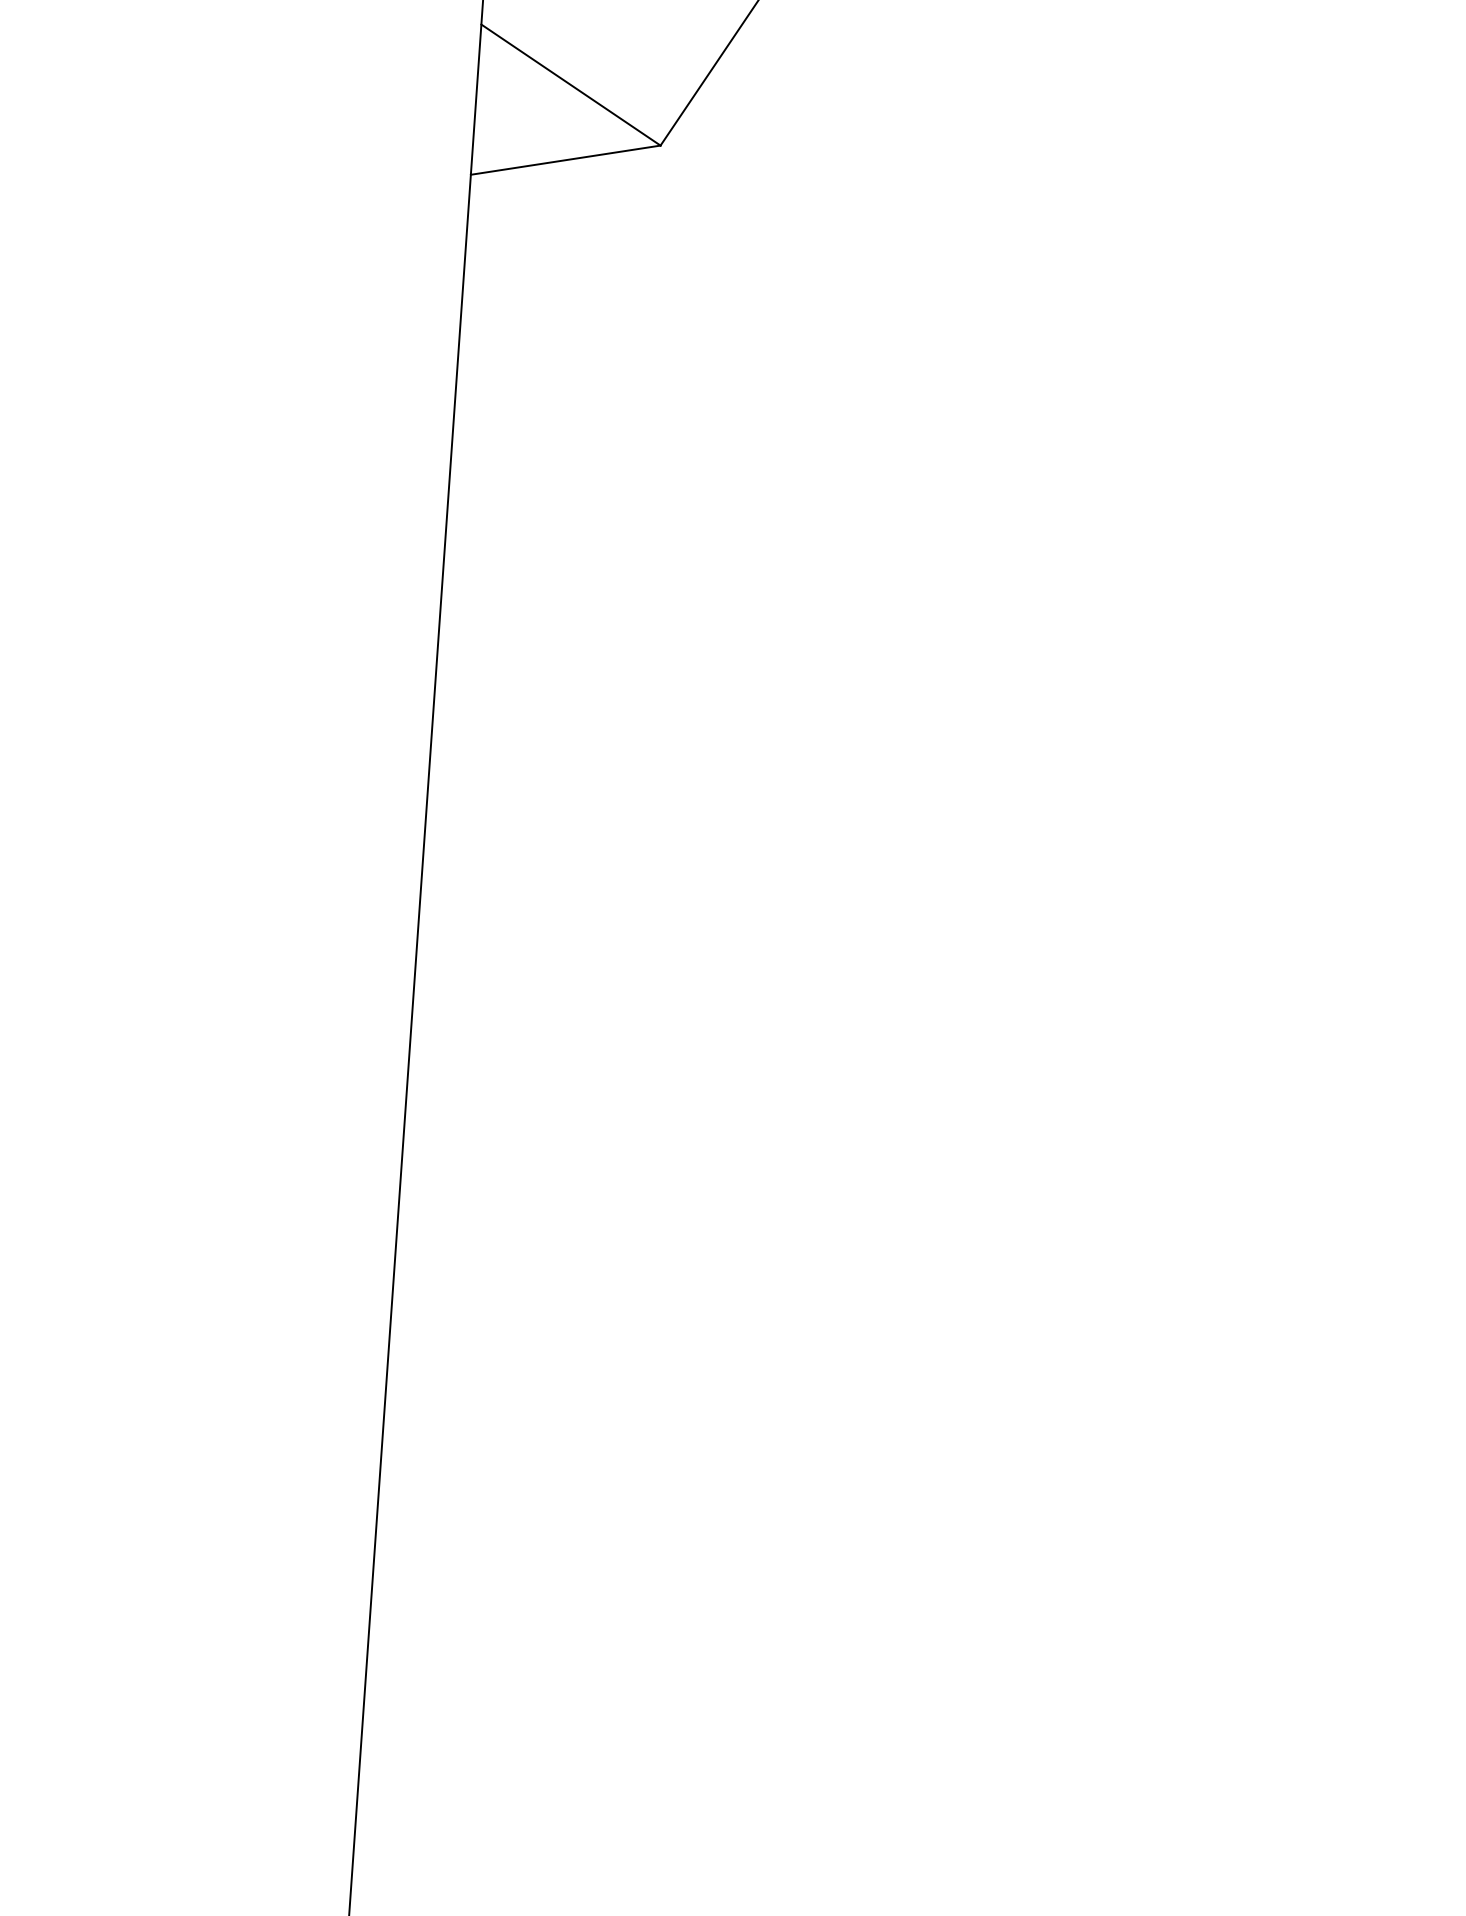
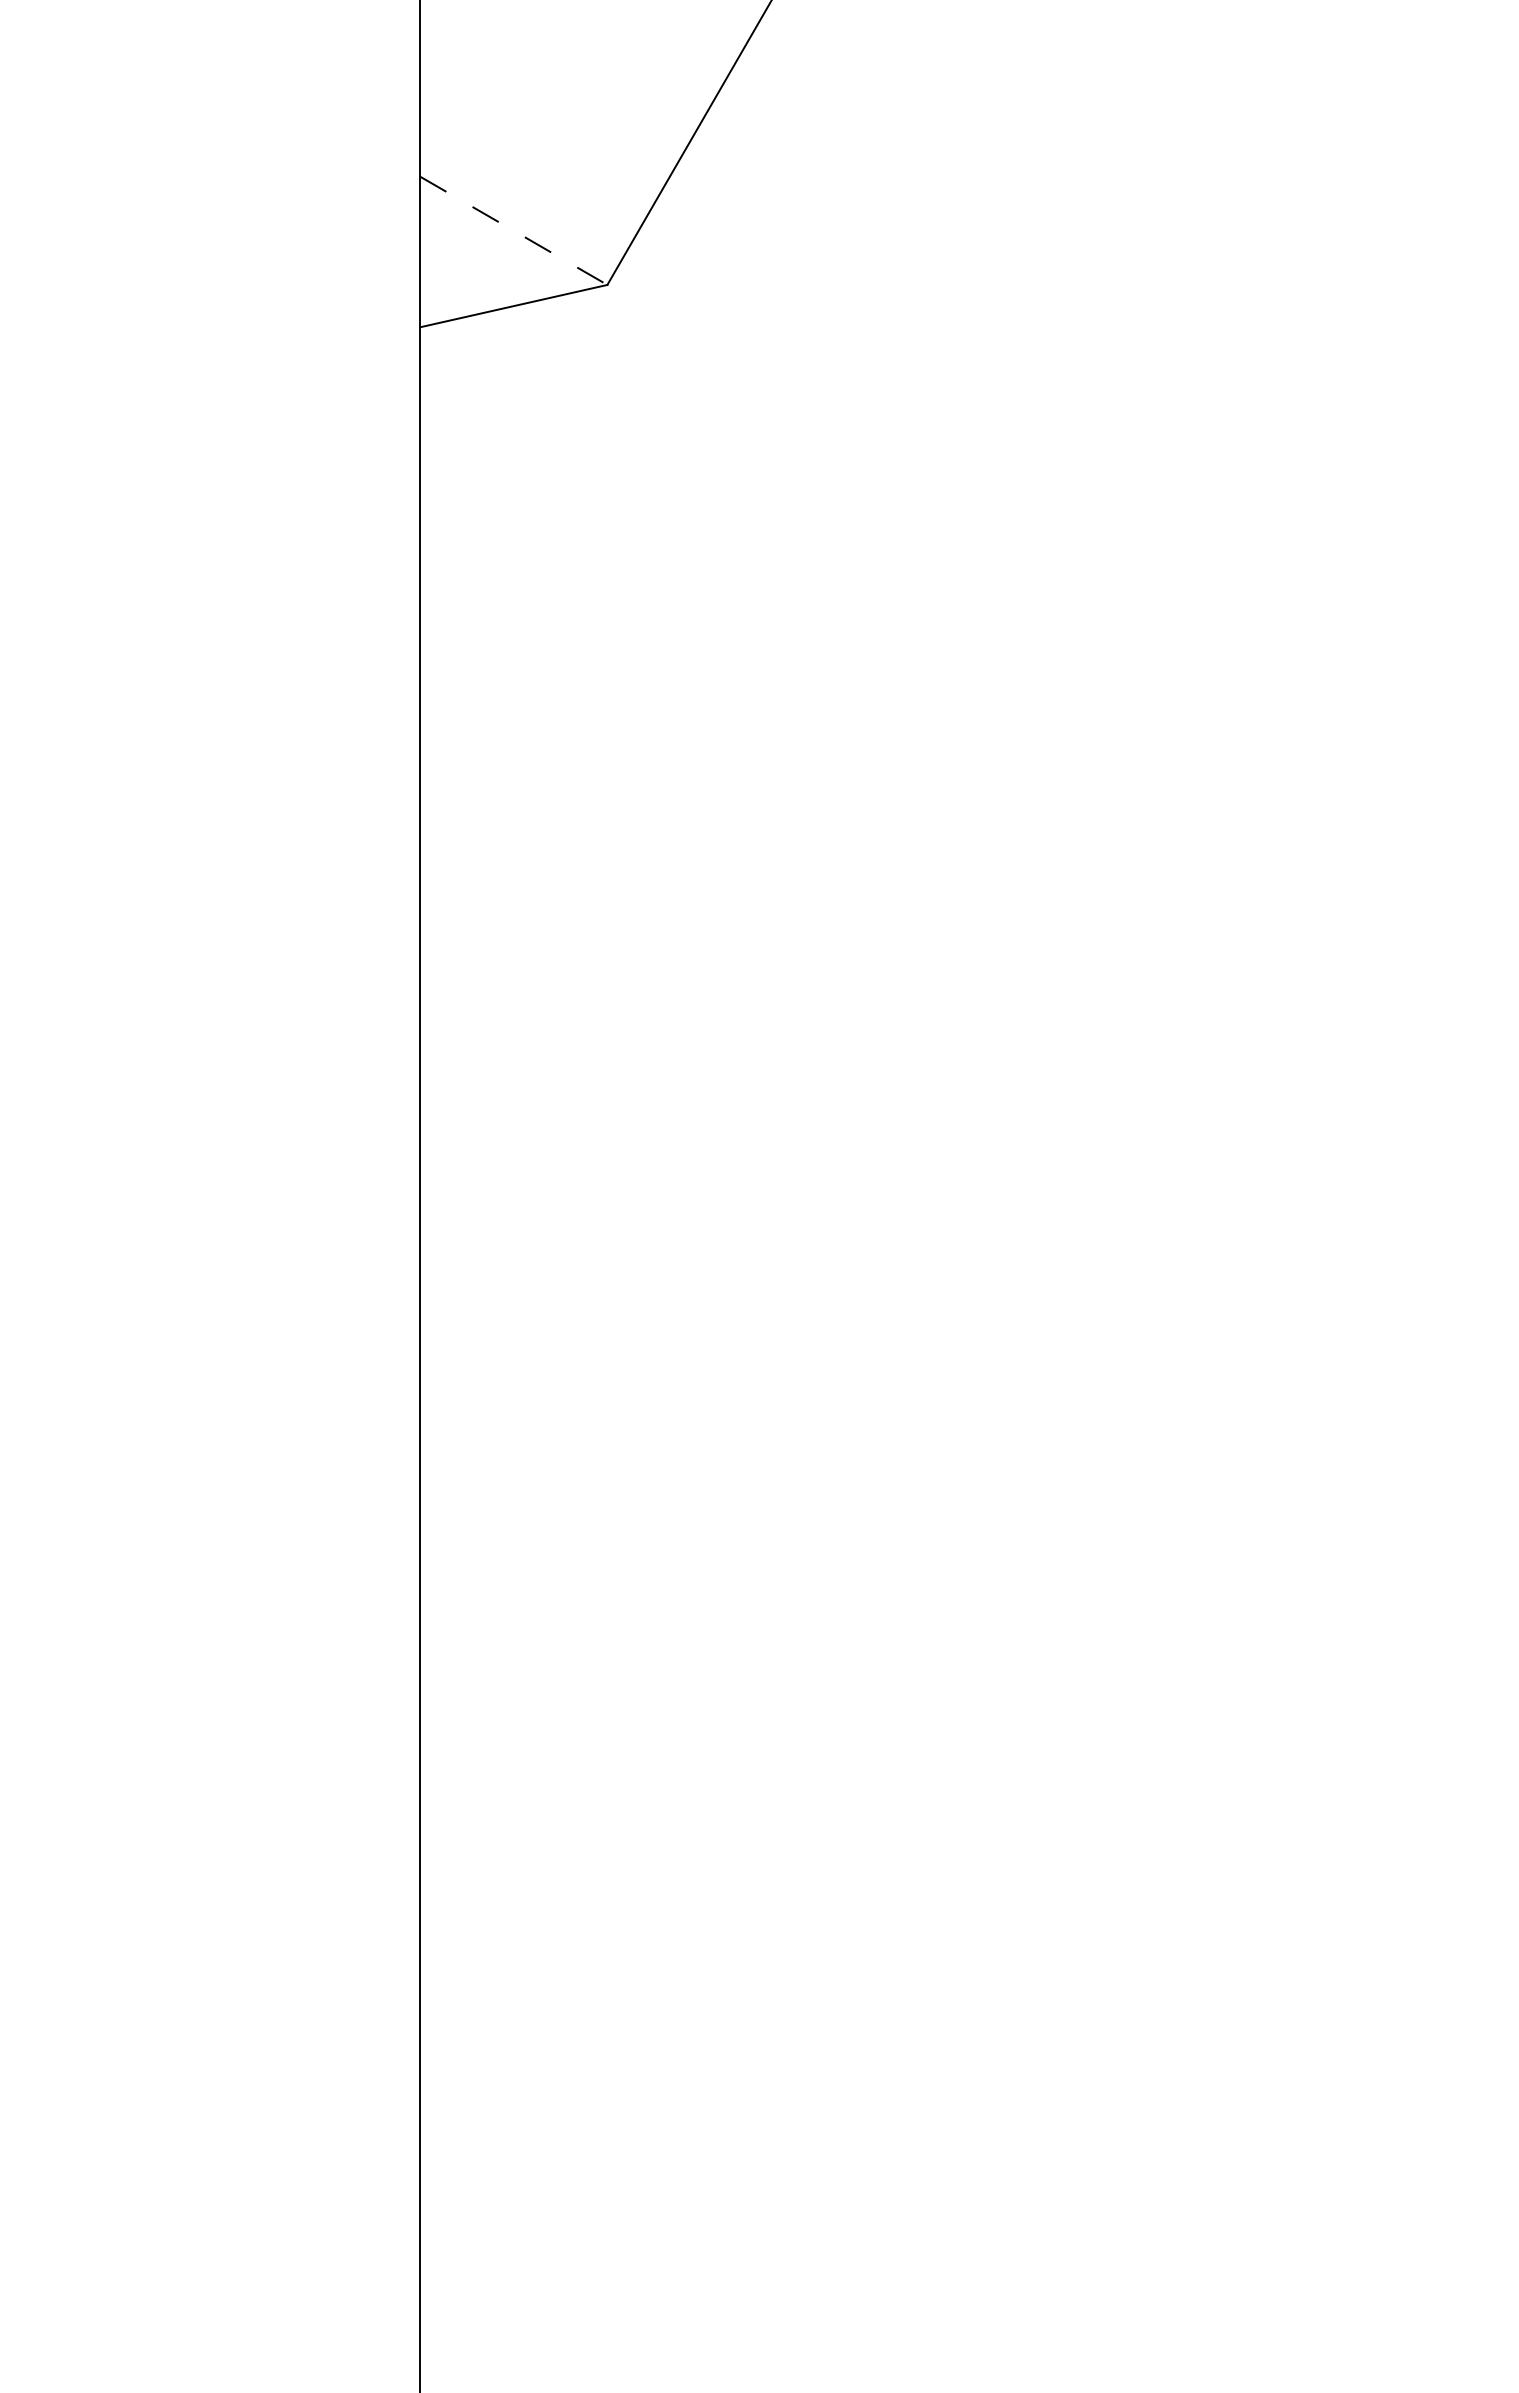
line: (571, 85) -> (514, 231), solid -> dashed

